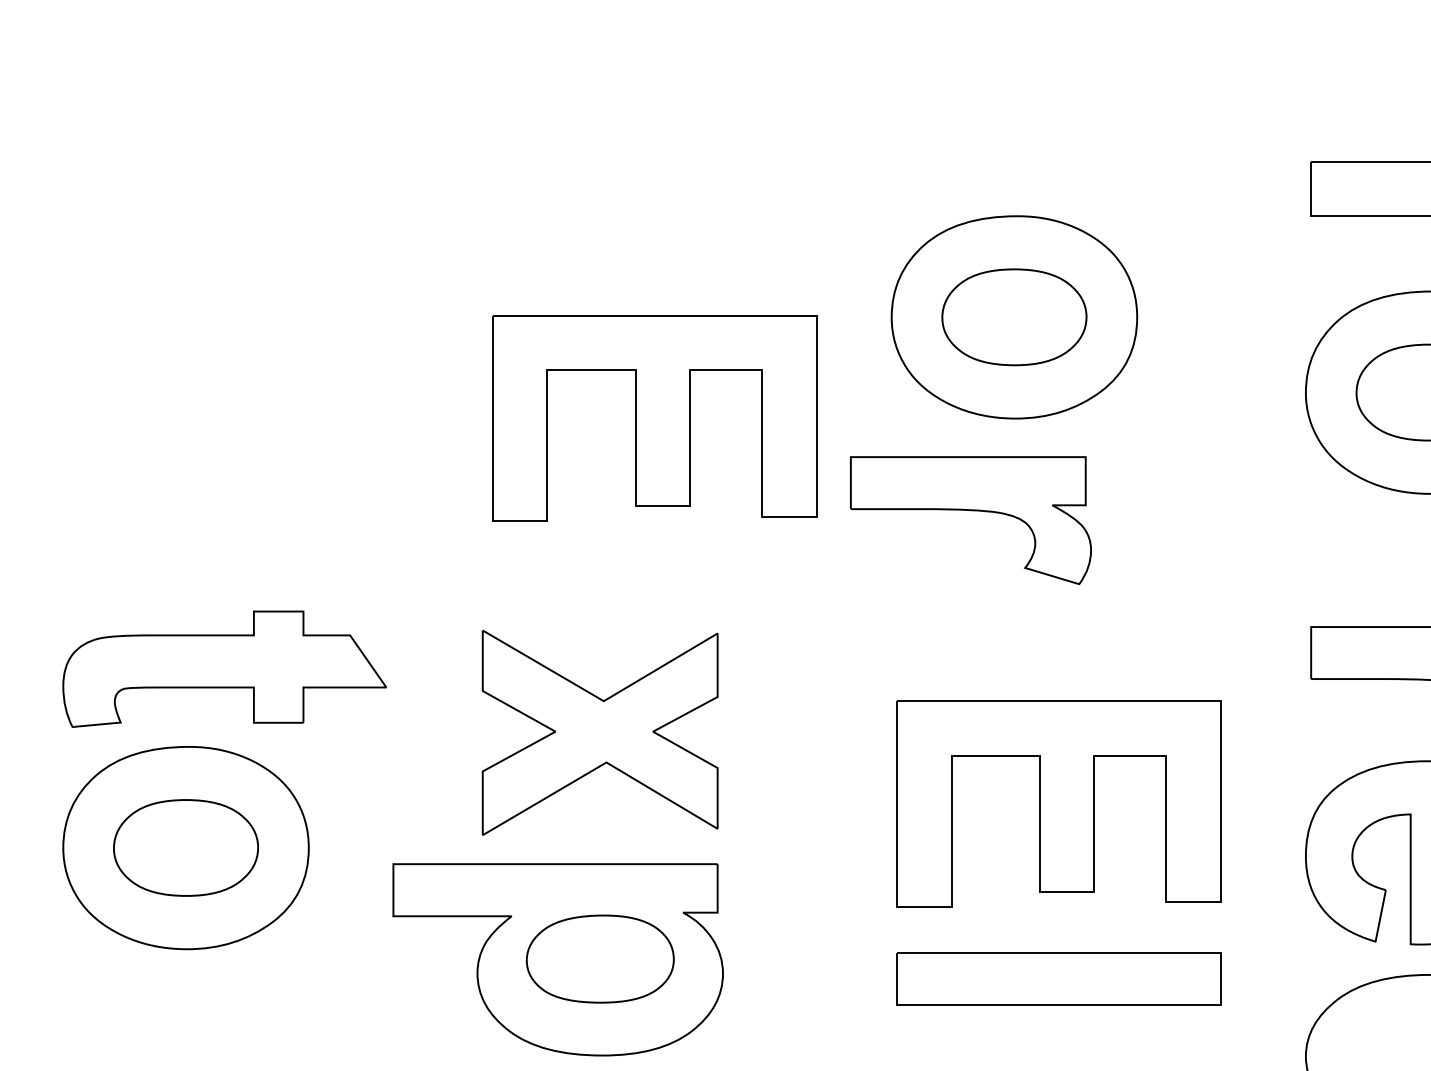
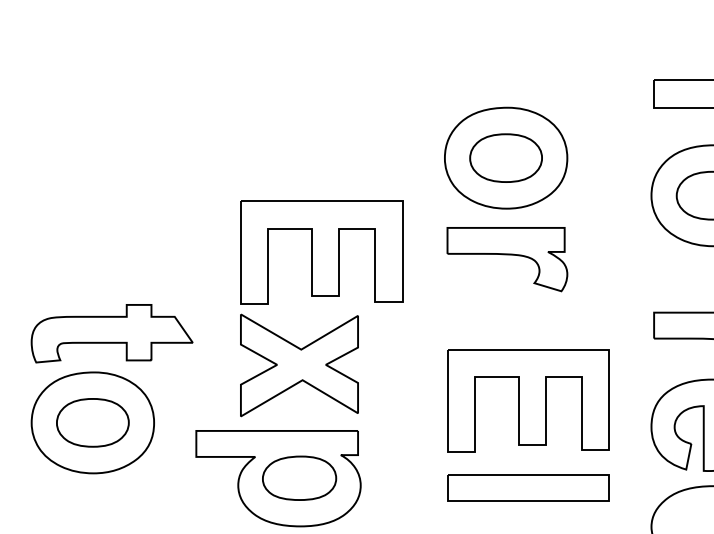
part: (654, 418) -> (321, 252), moved
part: (971, 520) -> (507, 259), moved

